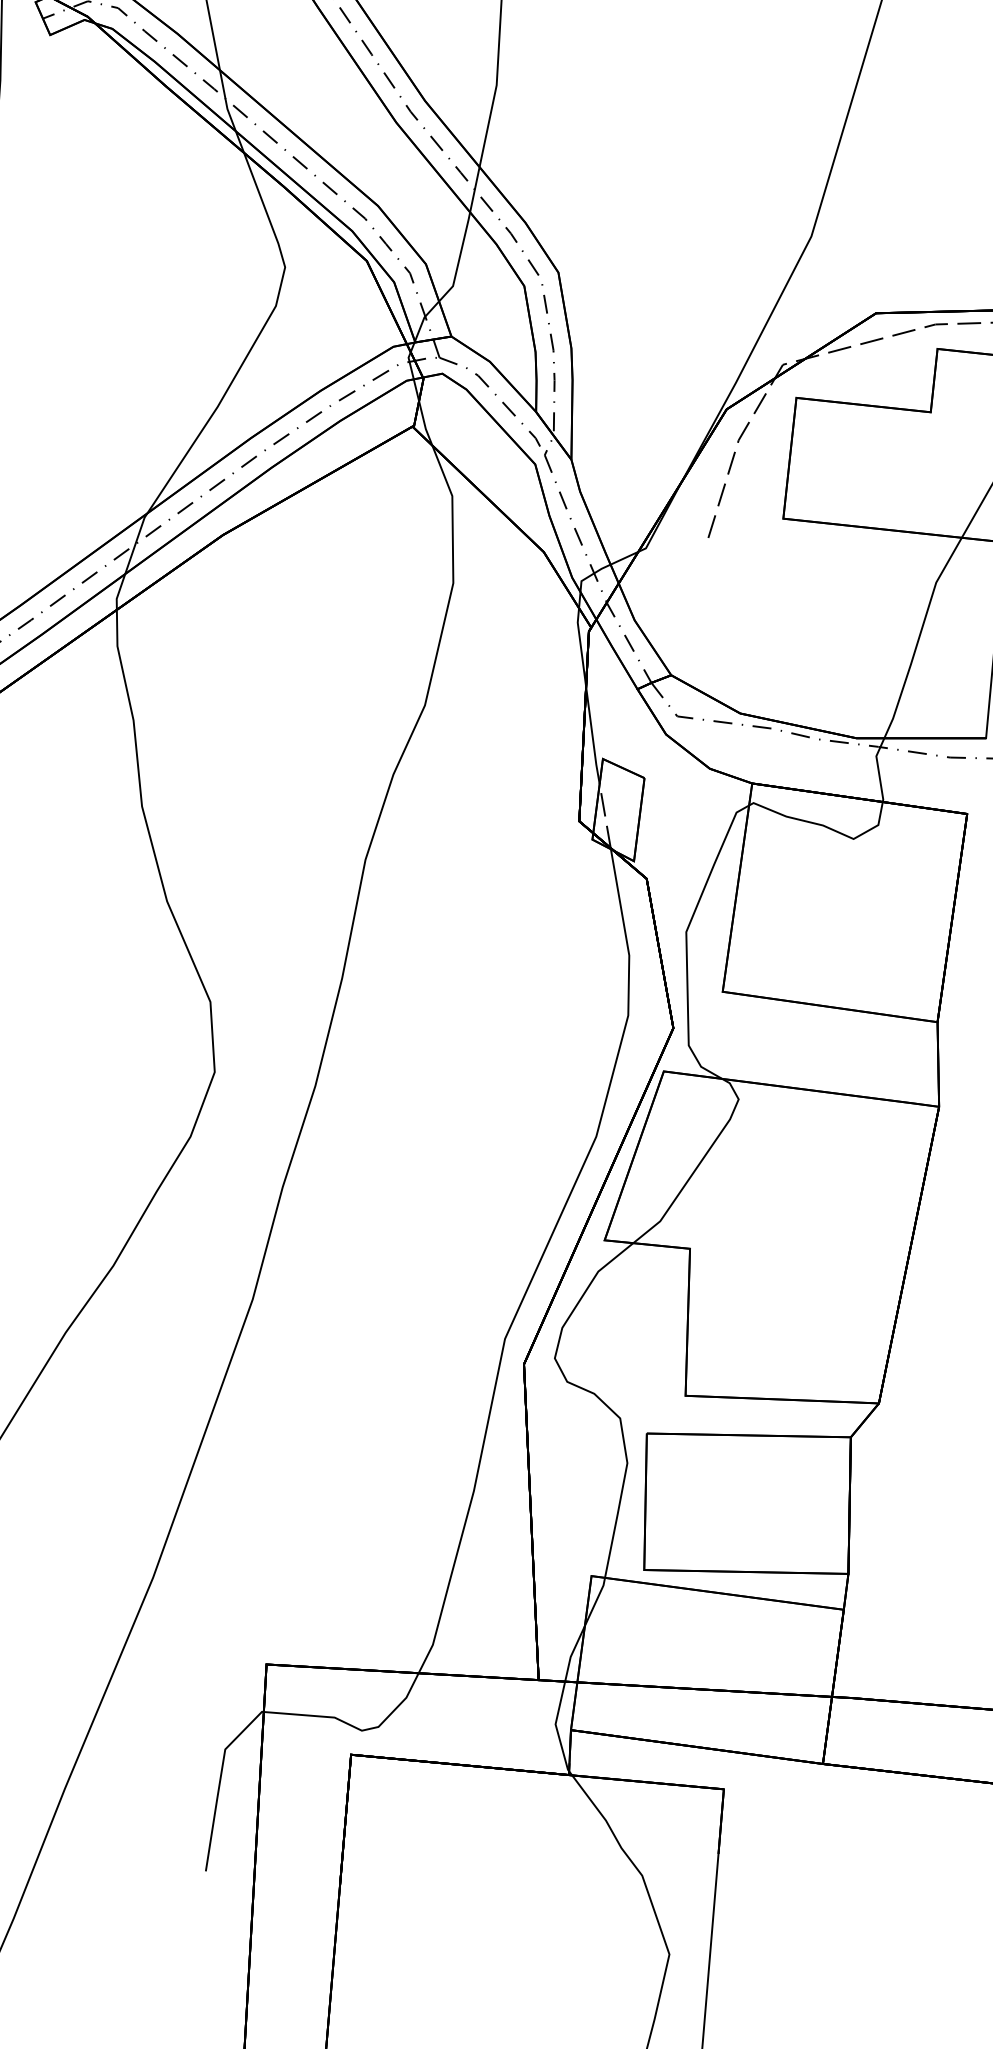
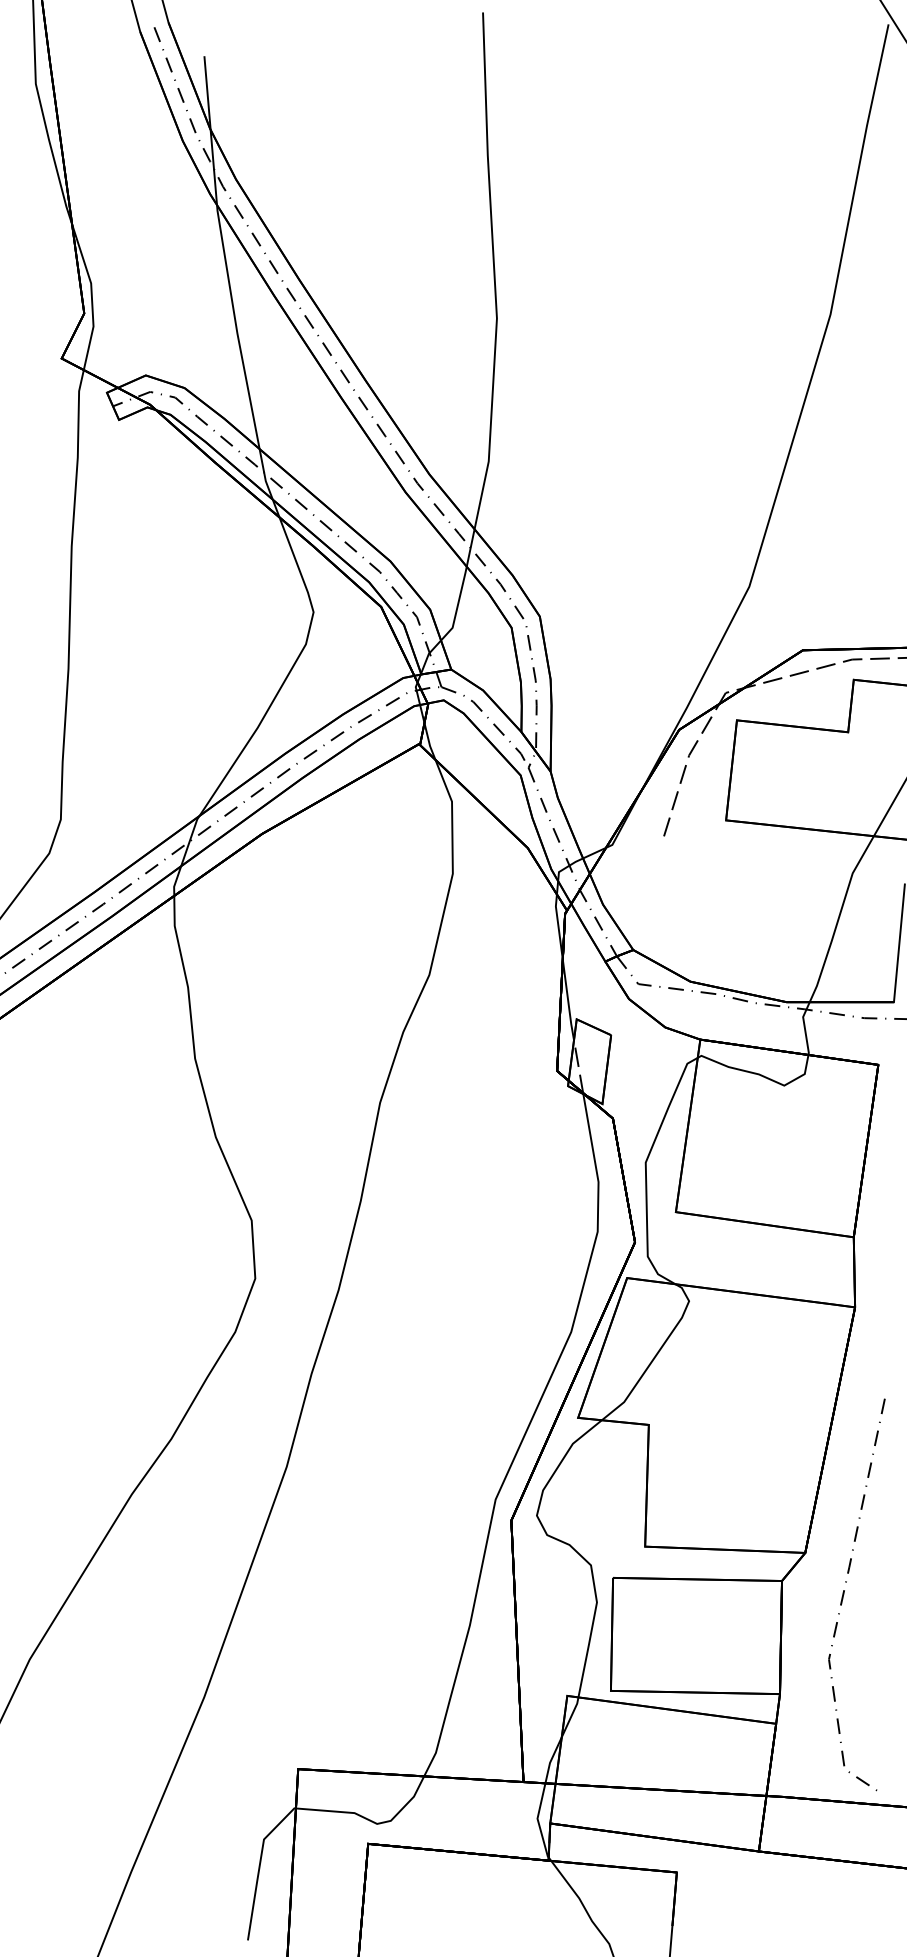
curve: (926, 1453) -> (844, 1594), added

